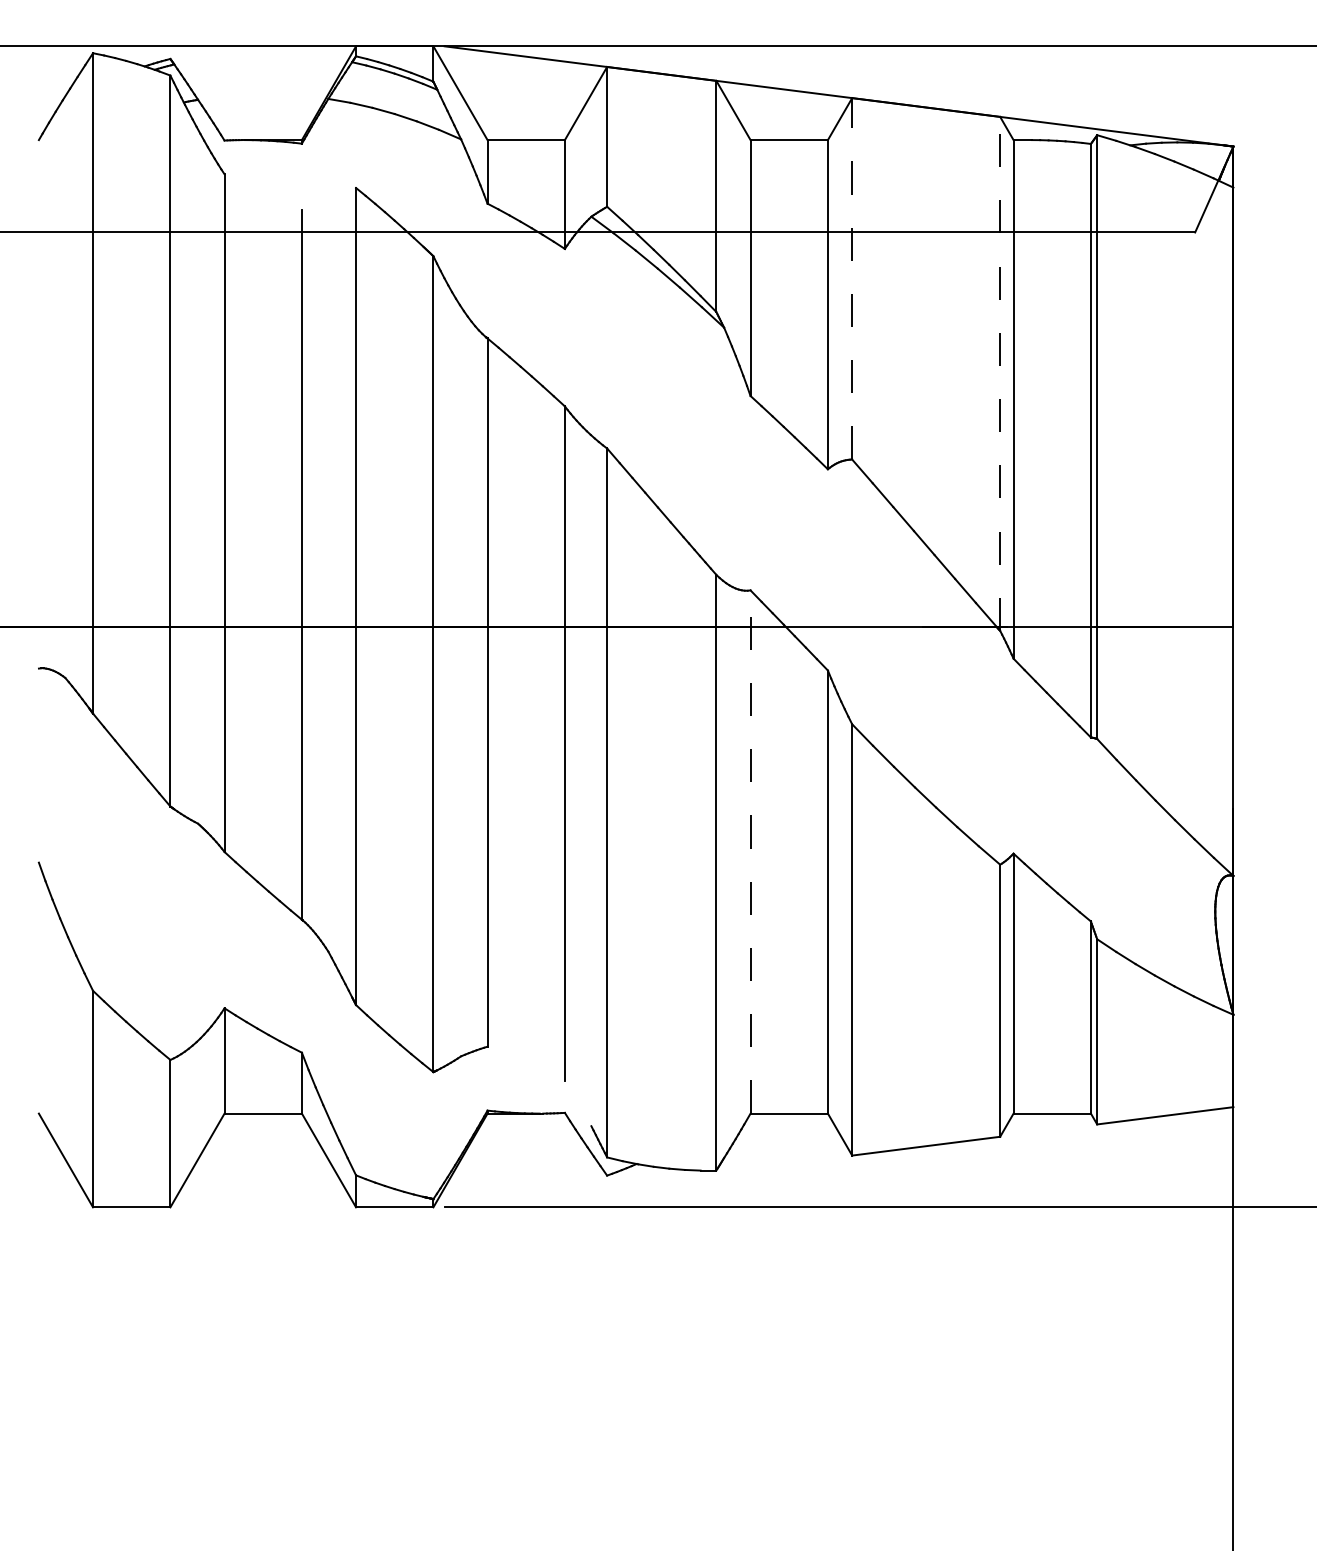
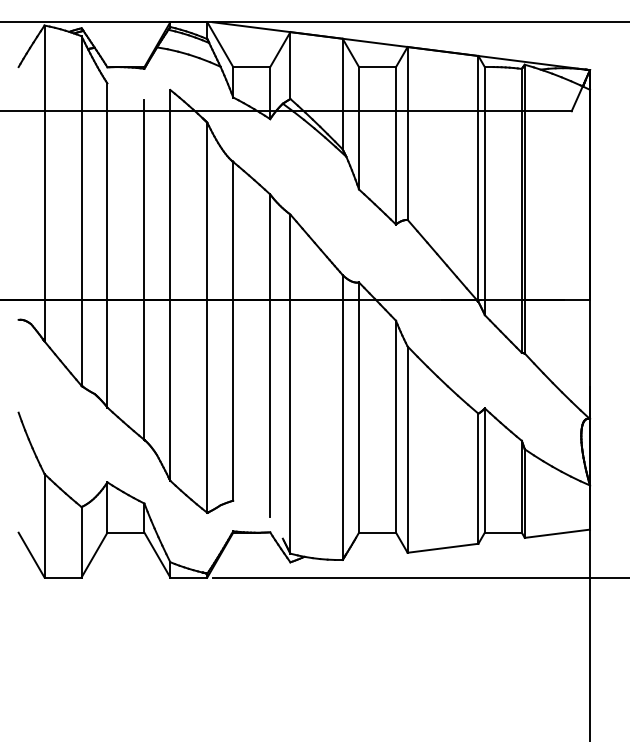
line: (851, 276) -> (407, 132), dashed -> solid
line: (1000, 373) -> (478, 178), dashed -> solid
line: (751, 851) -> (359, 407), dashed -> solid

